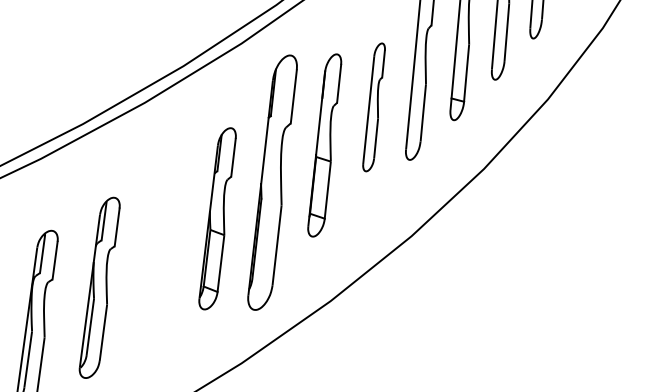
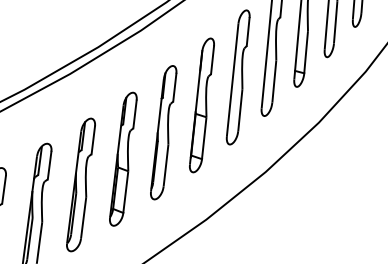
part: (373, 107) -> (237, 77), size x1.43
part: (272, 182) -> (163, 132), size x0.71
part: (159, 253) -> (80, 184), added

